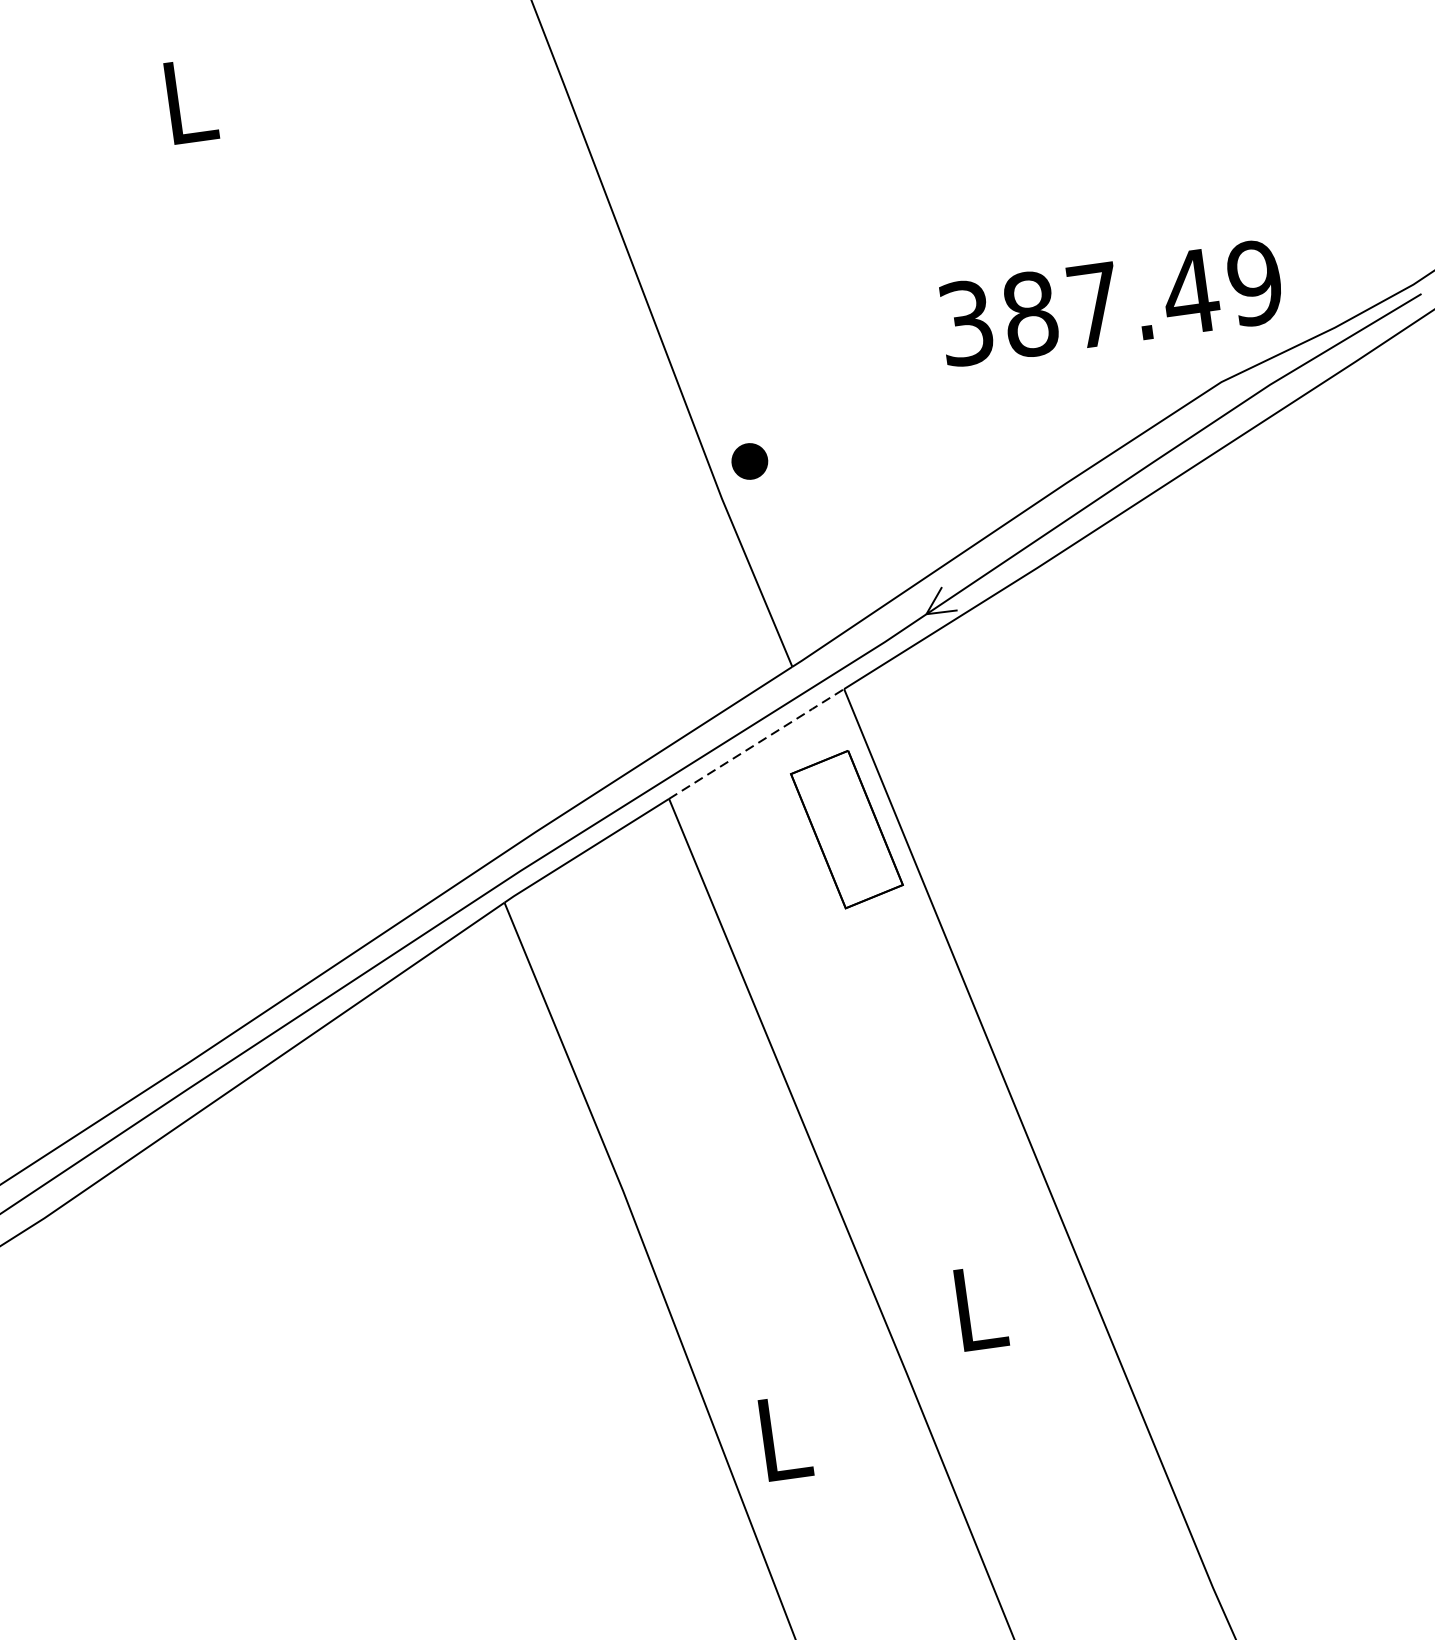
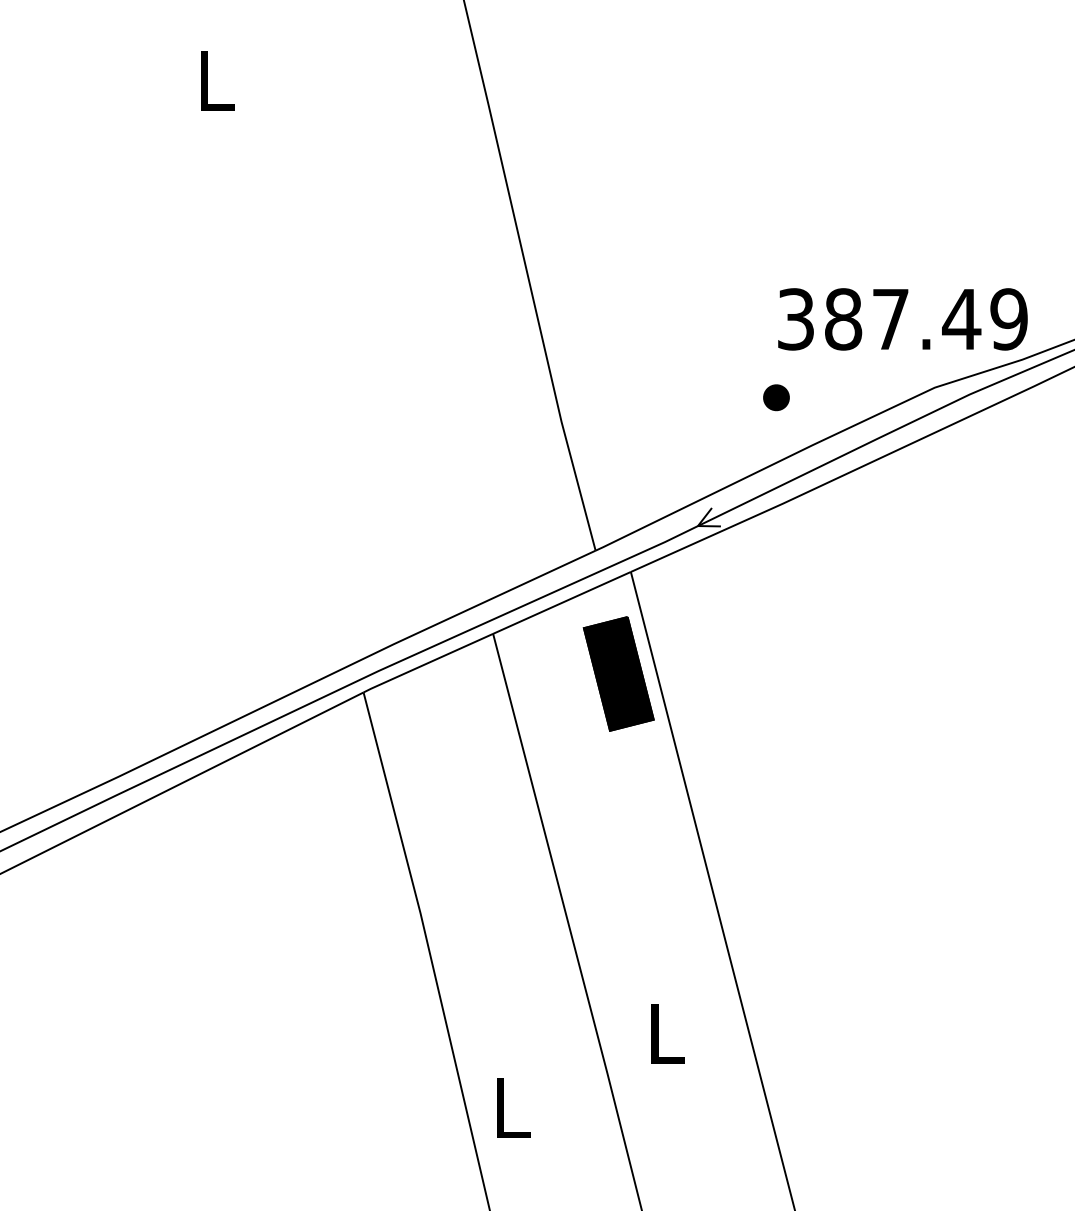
text: (1110, 303) -> (902, 319), moved
part: (749, 461) -> (776, 397), moved
line: (758, 743) -> (563, 602), dashed -> solid
fill: (846, 829) -> (618, 673), added

